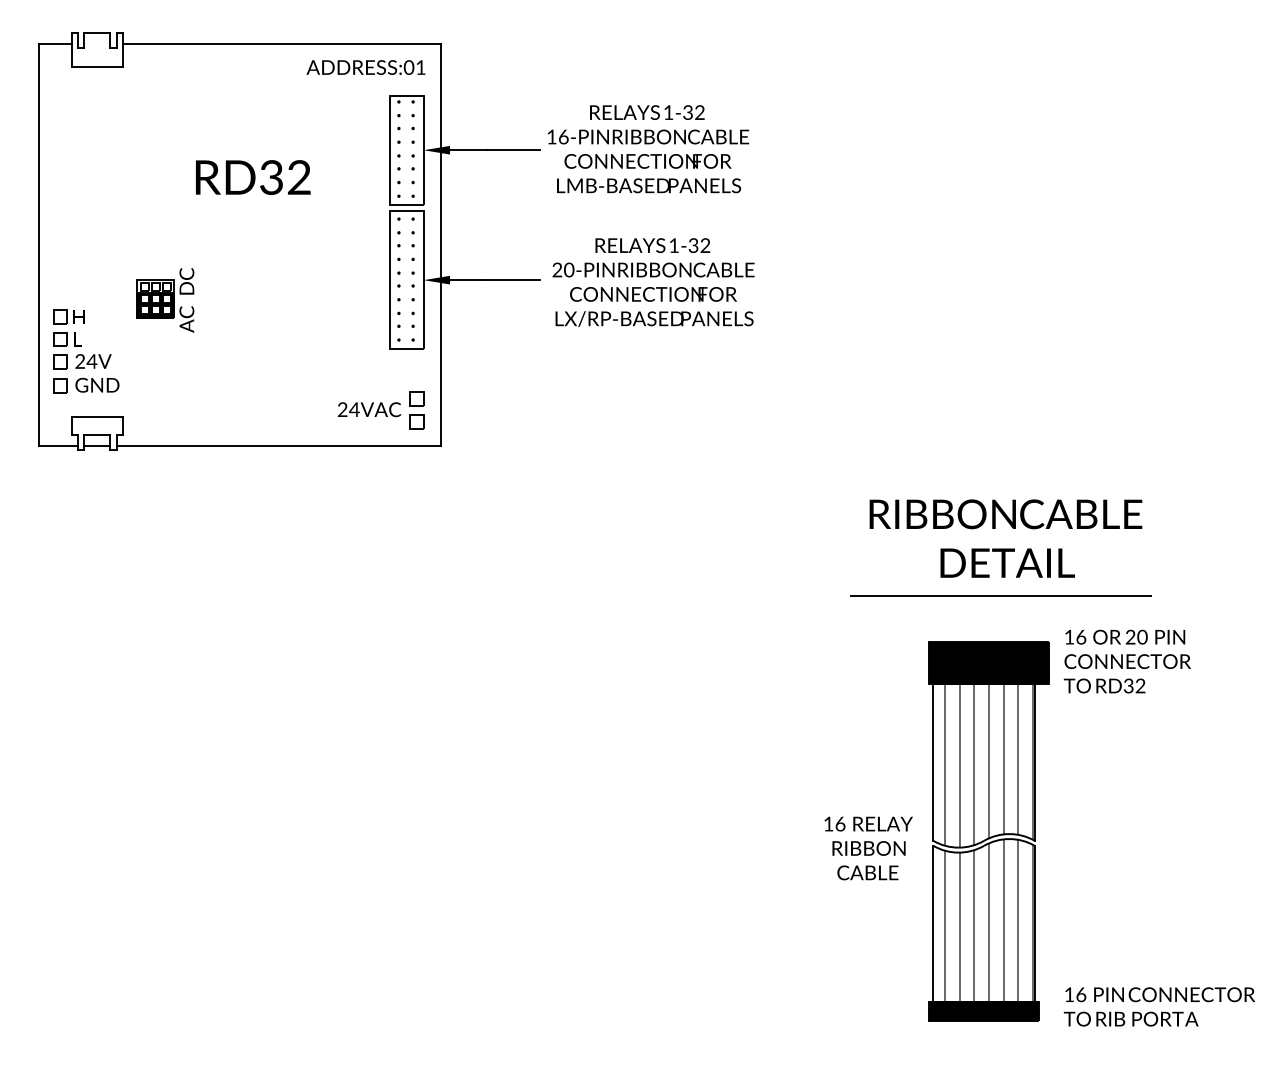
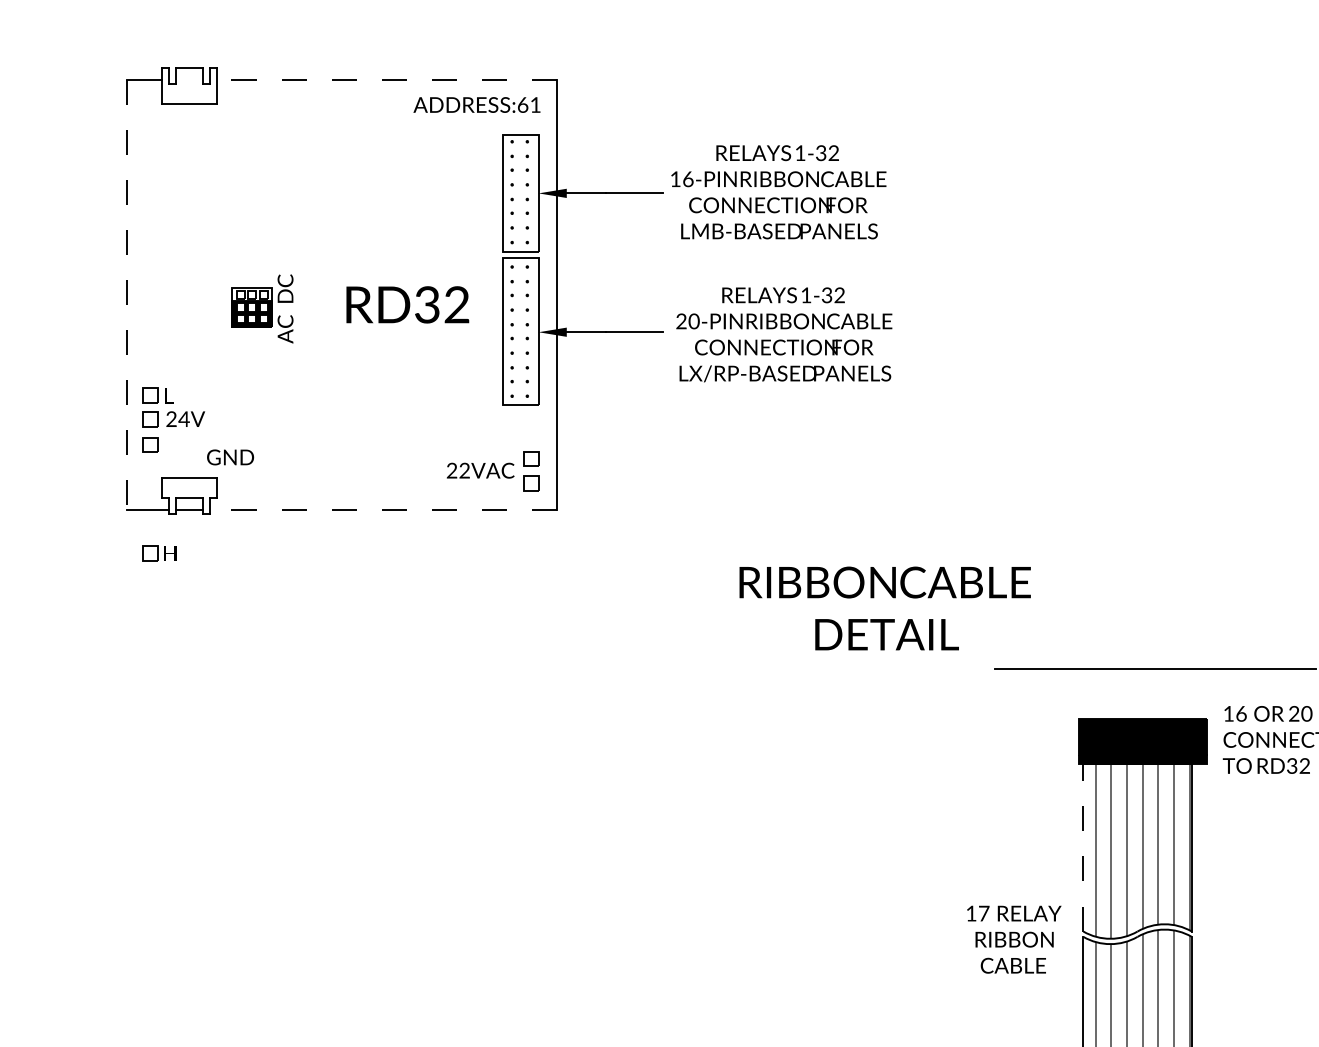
line: (281, 43) -> (386, 79), solid -> dashed
text: (408, 67) -> (522, 104), ADDRESS:01 -> ADDRESS:61
text: (253, 177) -> (408, 304), moved
line: (38, 245) -> (126, 295), solid -> dashed
part: (165, 300) -> (262, 309), moved
part: (68, 316) -> (159, 552), moved
text: (97, 384) -> (230, 456), moved
text: (354, 409) -> (464, 470), 24VAC -> 22VAC
line: (278, 446) -> (383, 510), solid -> dashed
text: (1005, 538) -> (884, 608), moved
line: (933, 762) -> (1083, 847), solid -> dashed
text: (840, 823) -> (984, 912), 16 -> 17

